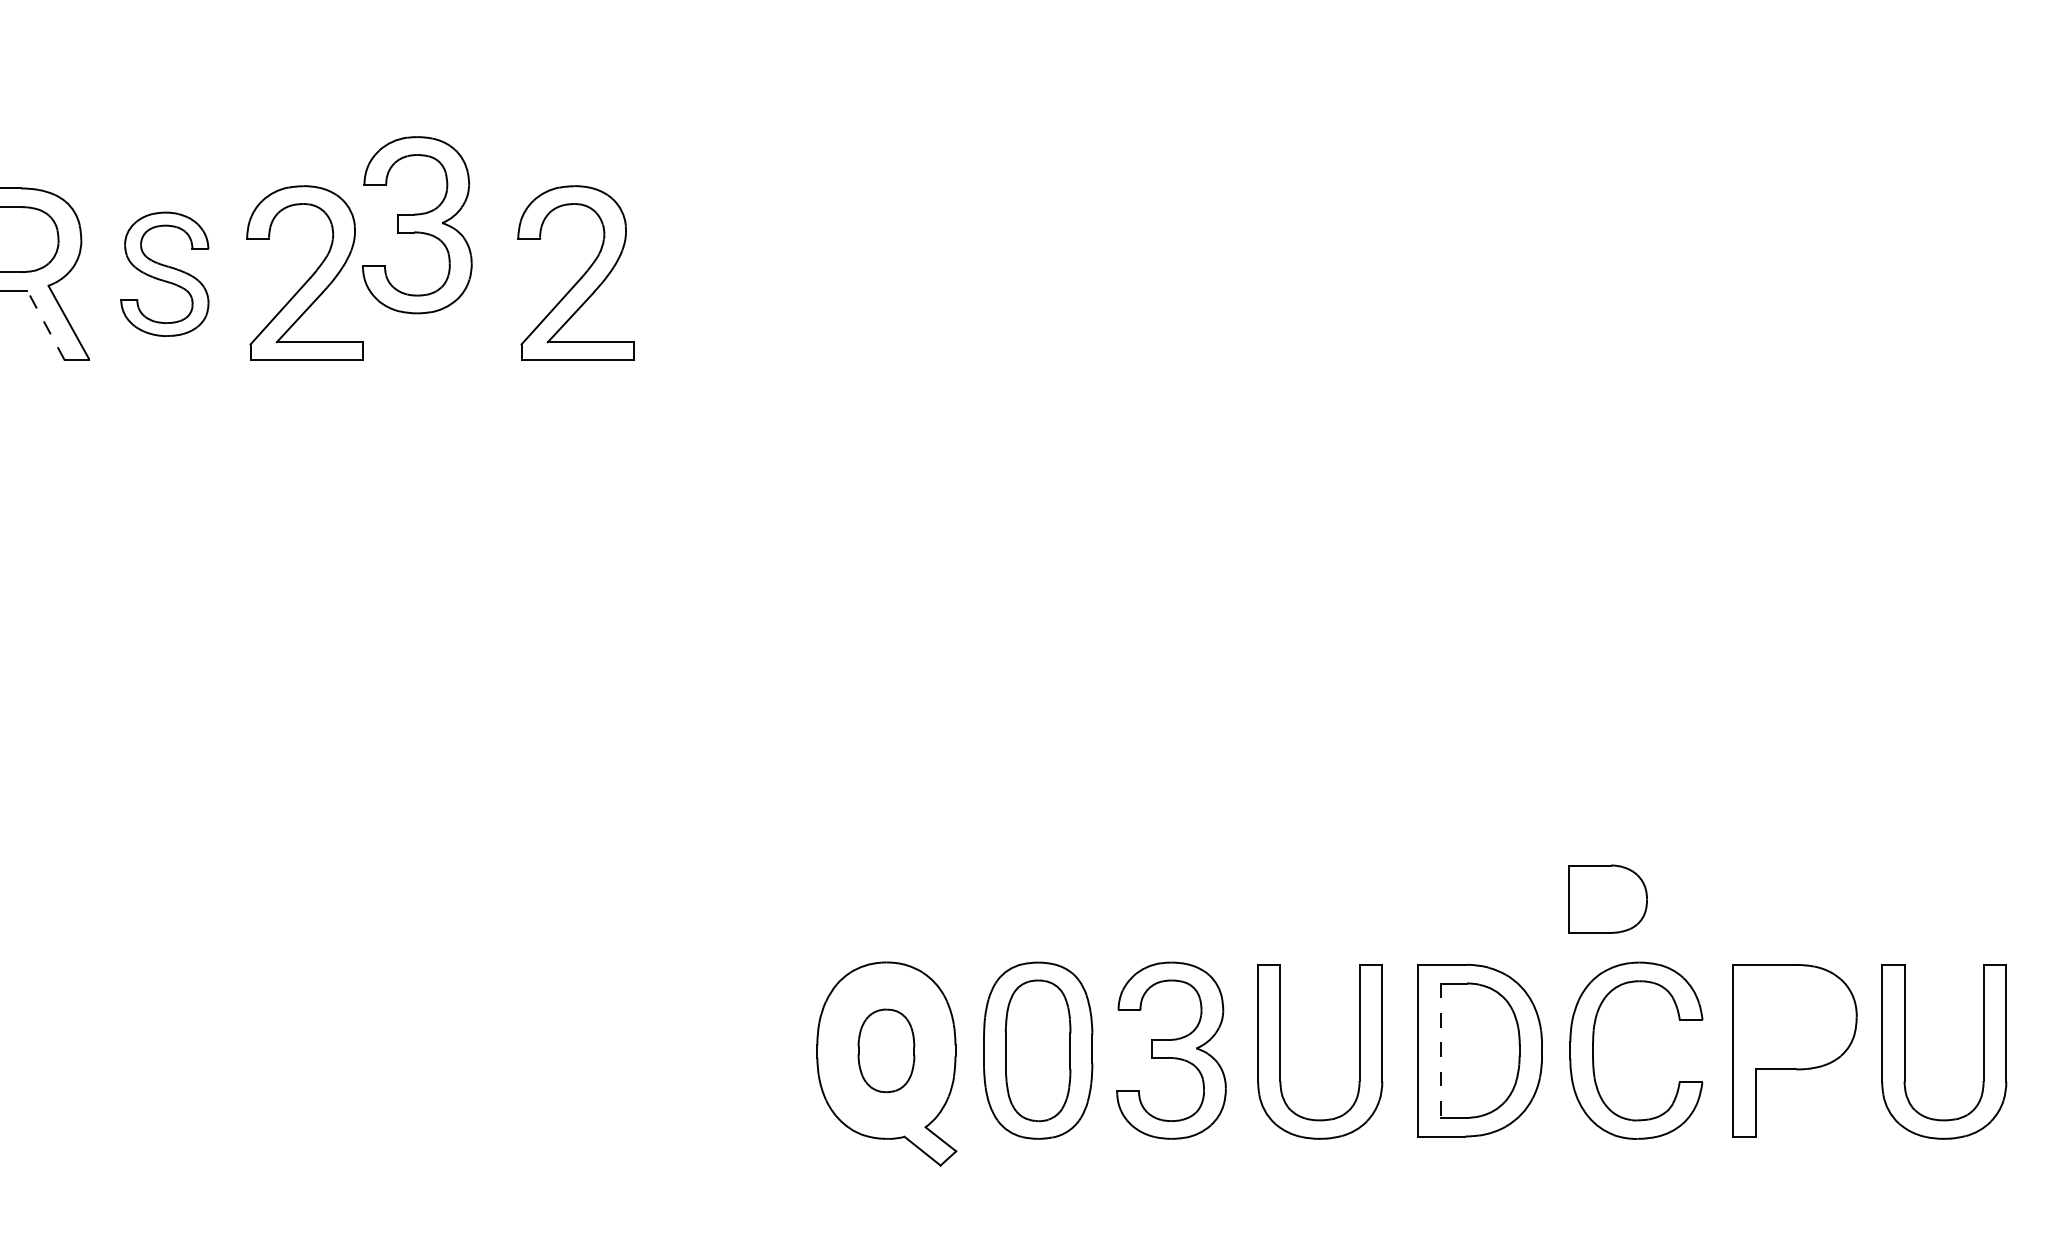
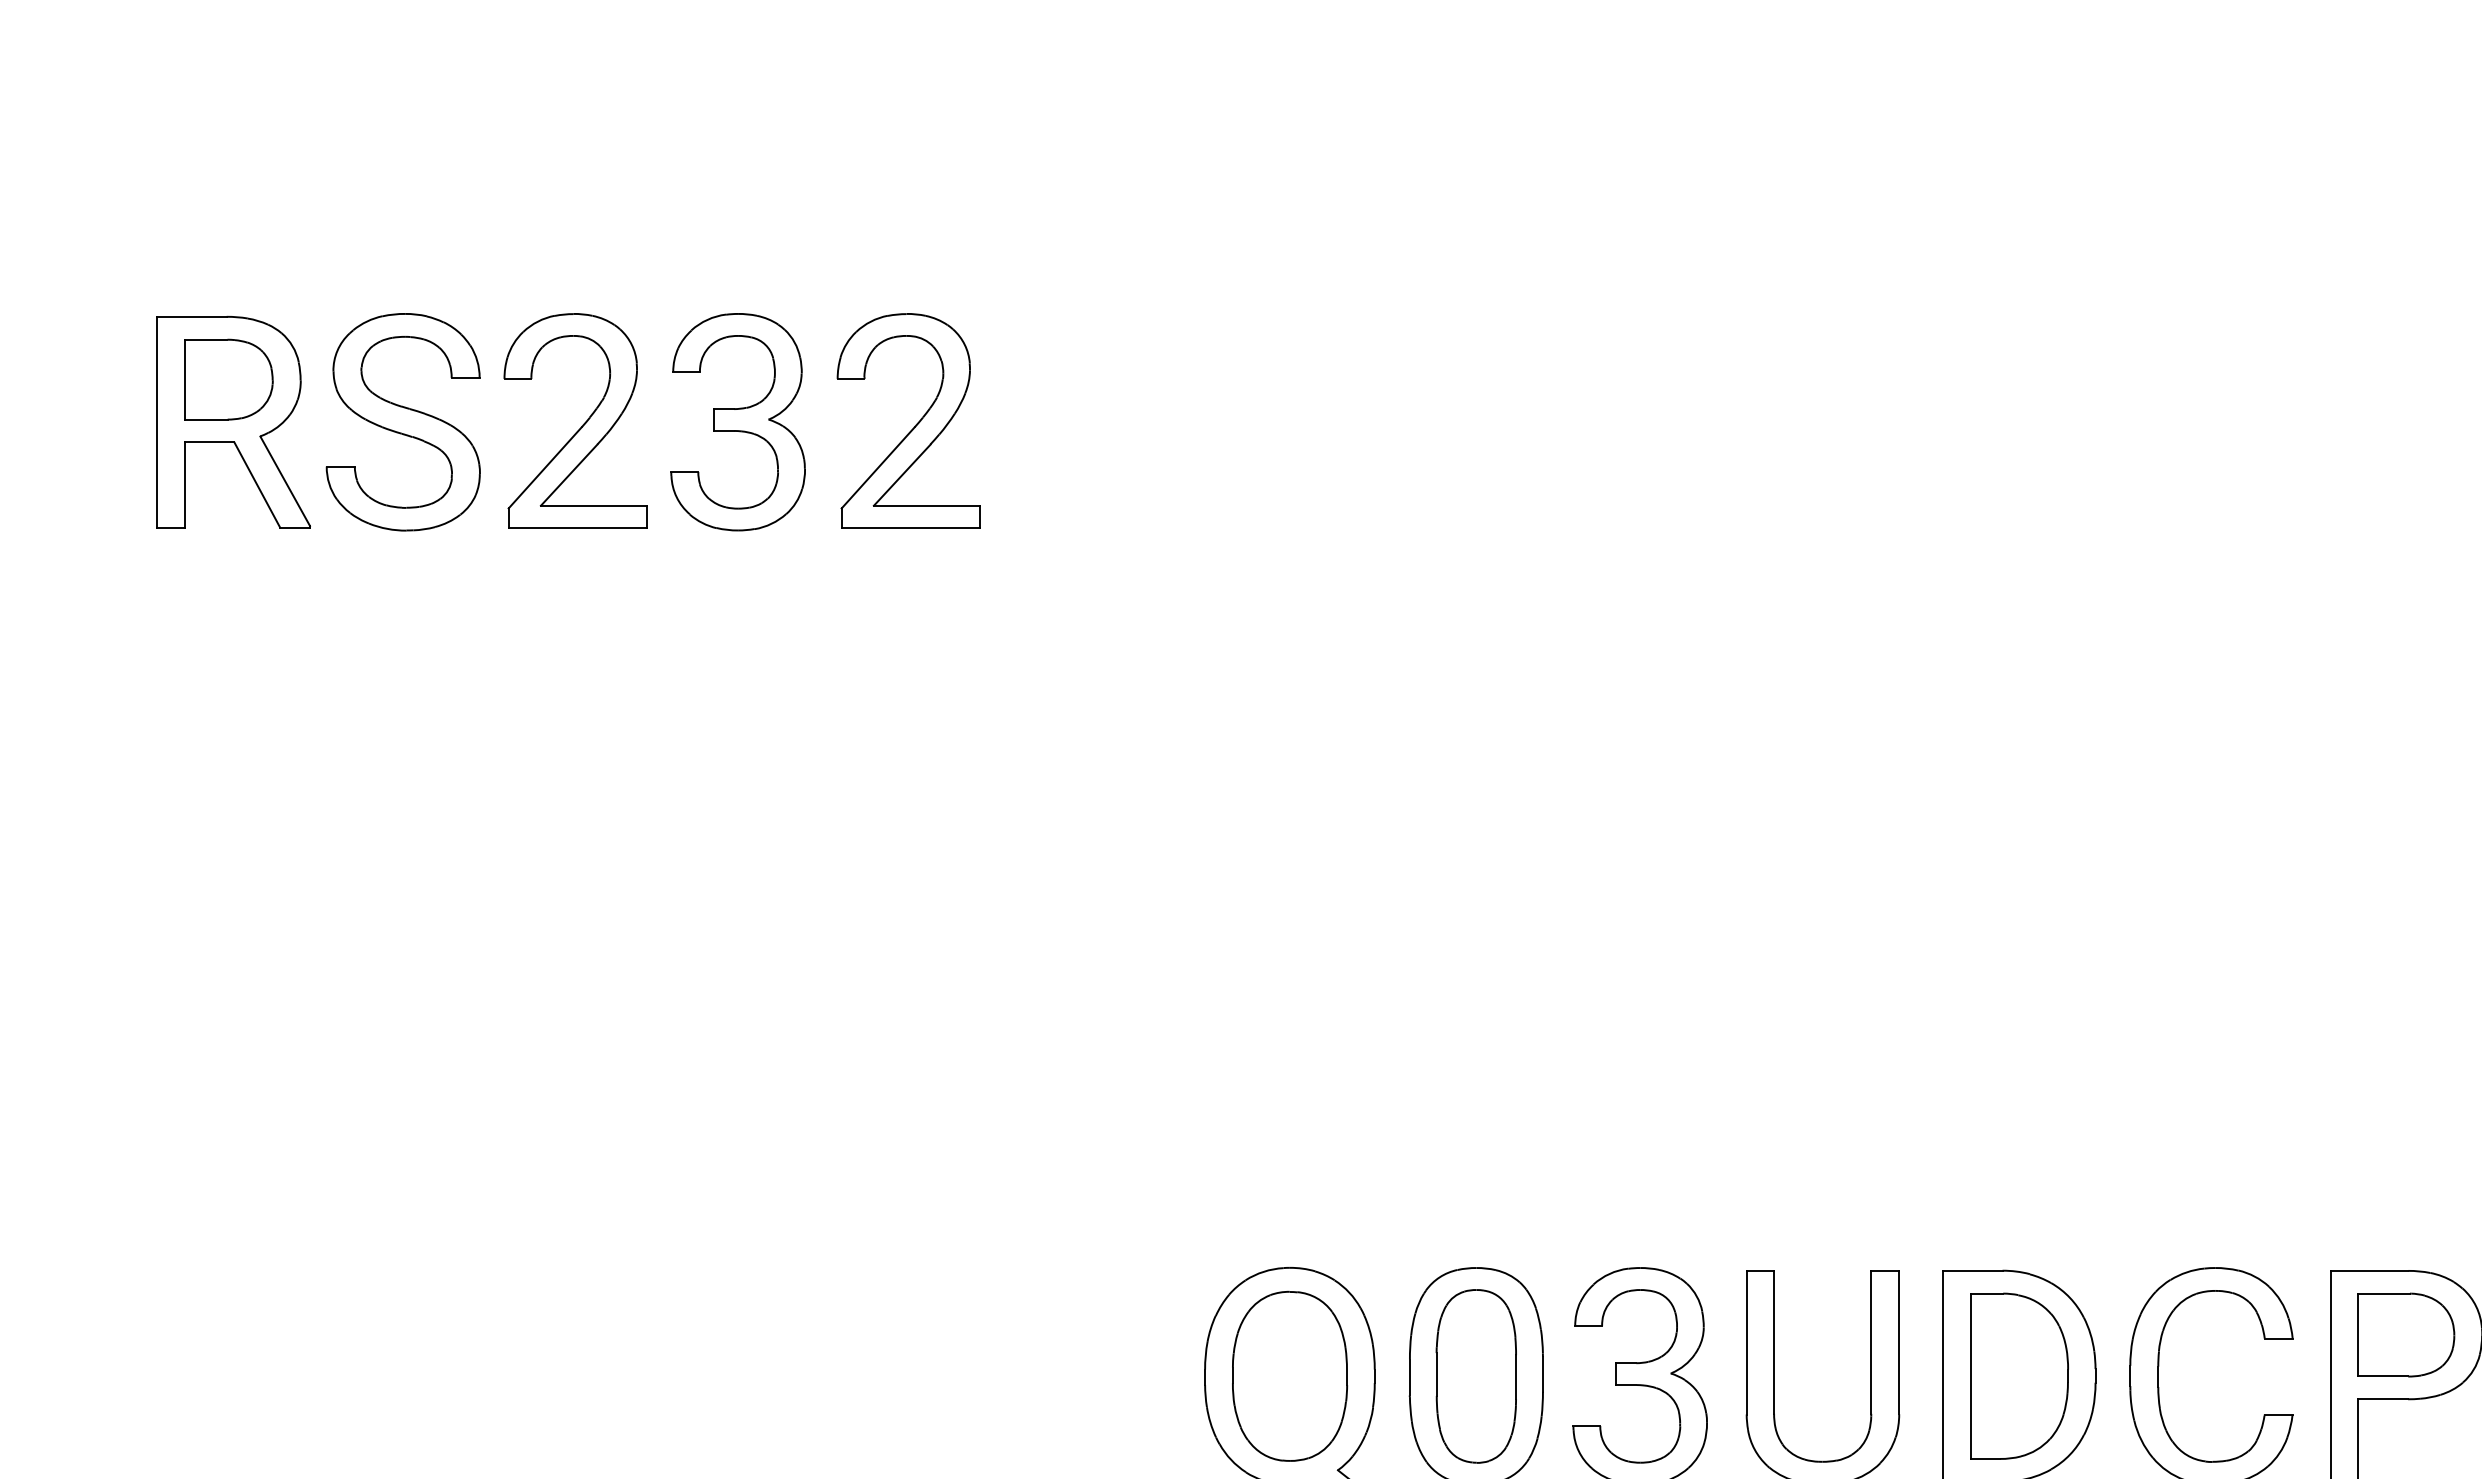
part: (417, 225) -> (738, 422), moved
part: (164, 274) -> (402, 422), size x1.43
line: (45, 325) -> (256, 485), dashed -> solid
part: (1607, 898) -> (2405, 1334), moved
part: (886, 1050) -> (1290, 1375), size x1.67
line: (1440, 1051) -> (1970, 1377), dashed -> solid

